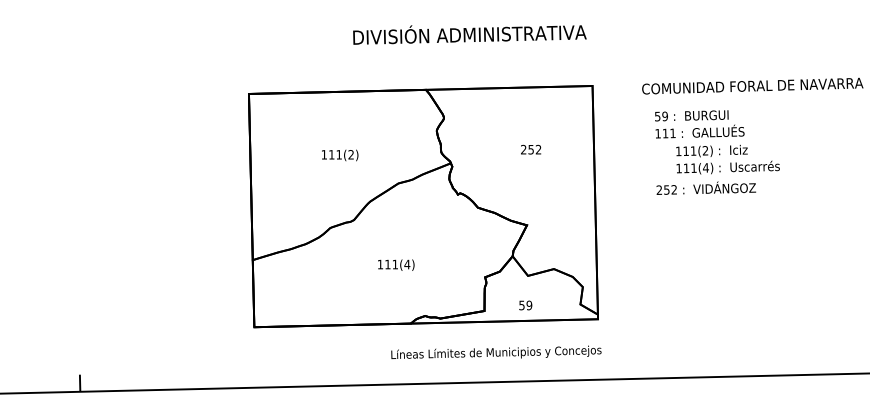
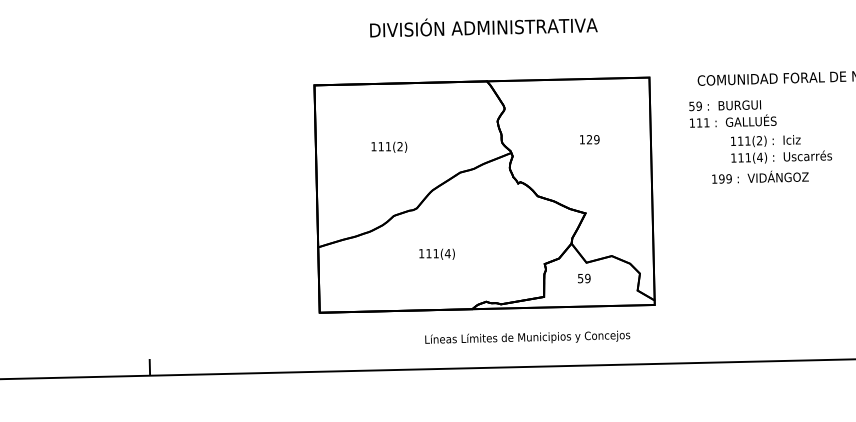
text: (469, 34) -> (483, 27), moved
text: (699, 123) -> (732, 113), moved
text: (531, 149) -> (589, 139), 252 -> 129
text: (340, 154) -> (389, 146), moved
text: (666, 189) -> (721, 178), 252 -> 199
text: (395, 264) -> (436, 253), moved
text: (525, 305) -> (584, 278), moved
text: (496, 351) -> (527, 336), moved

